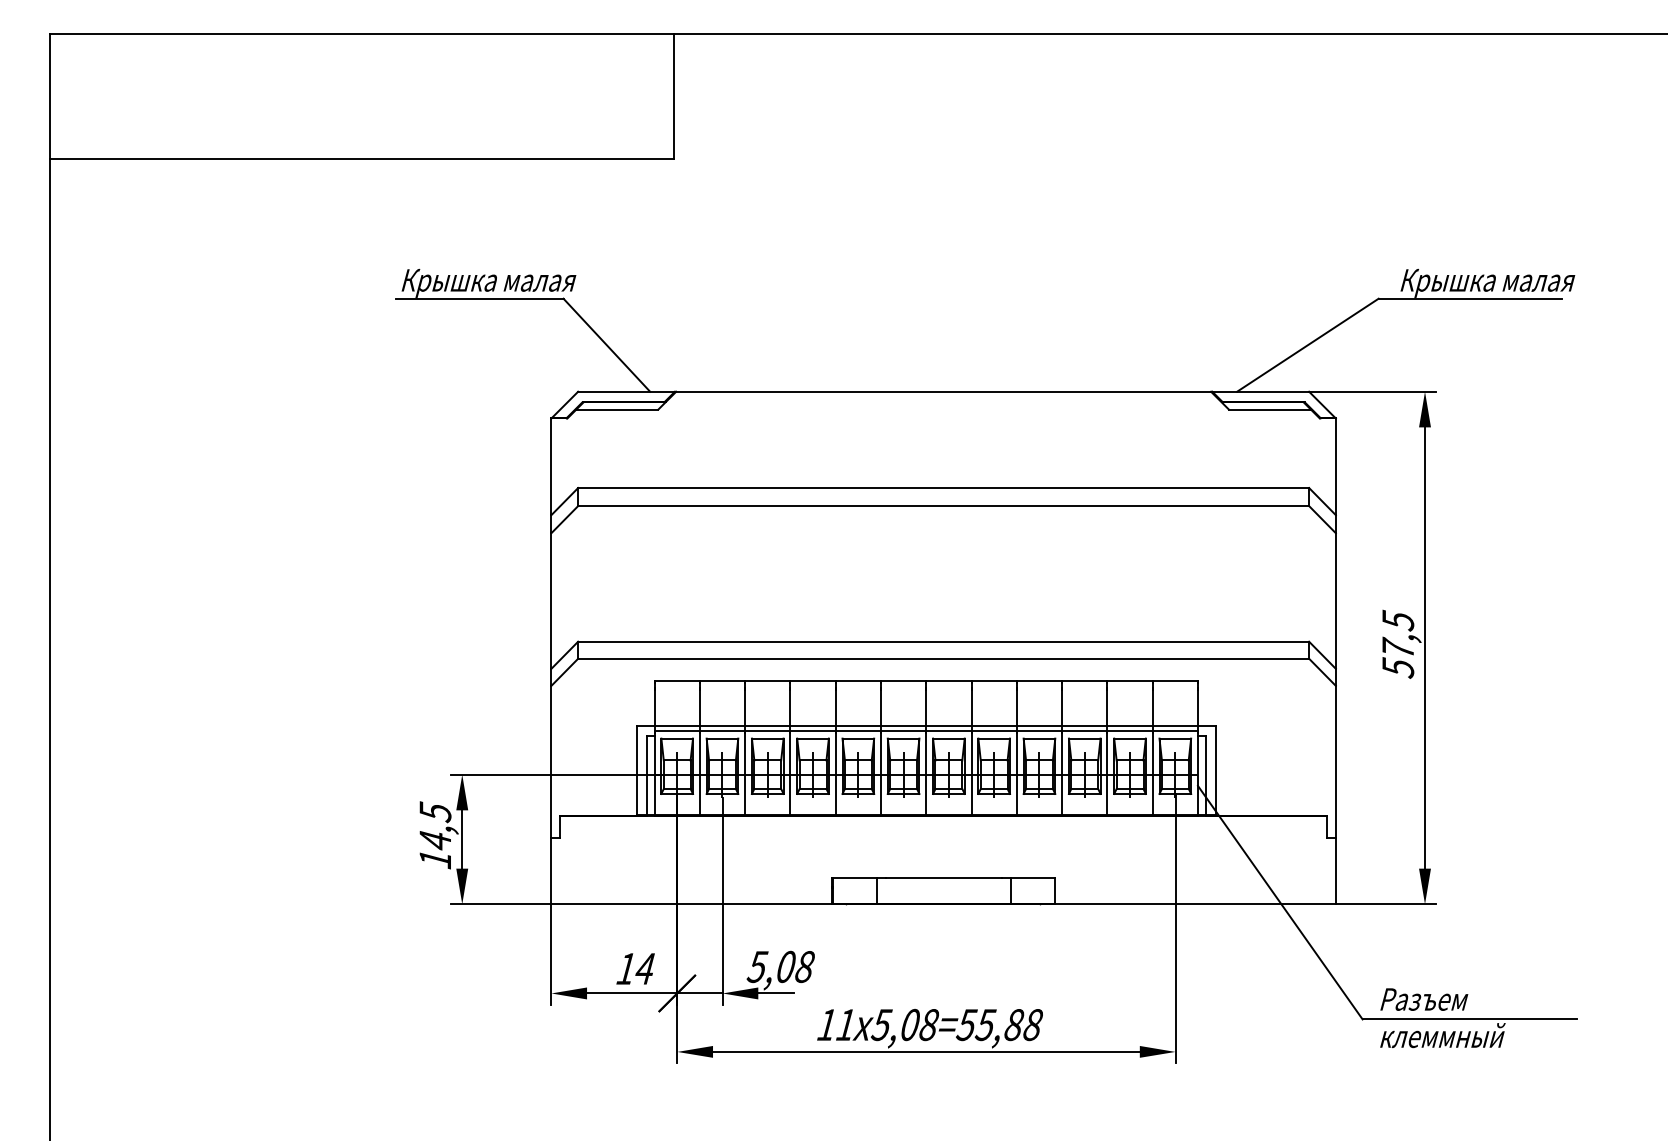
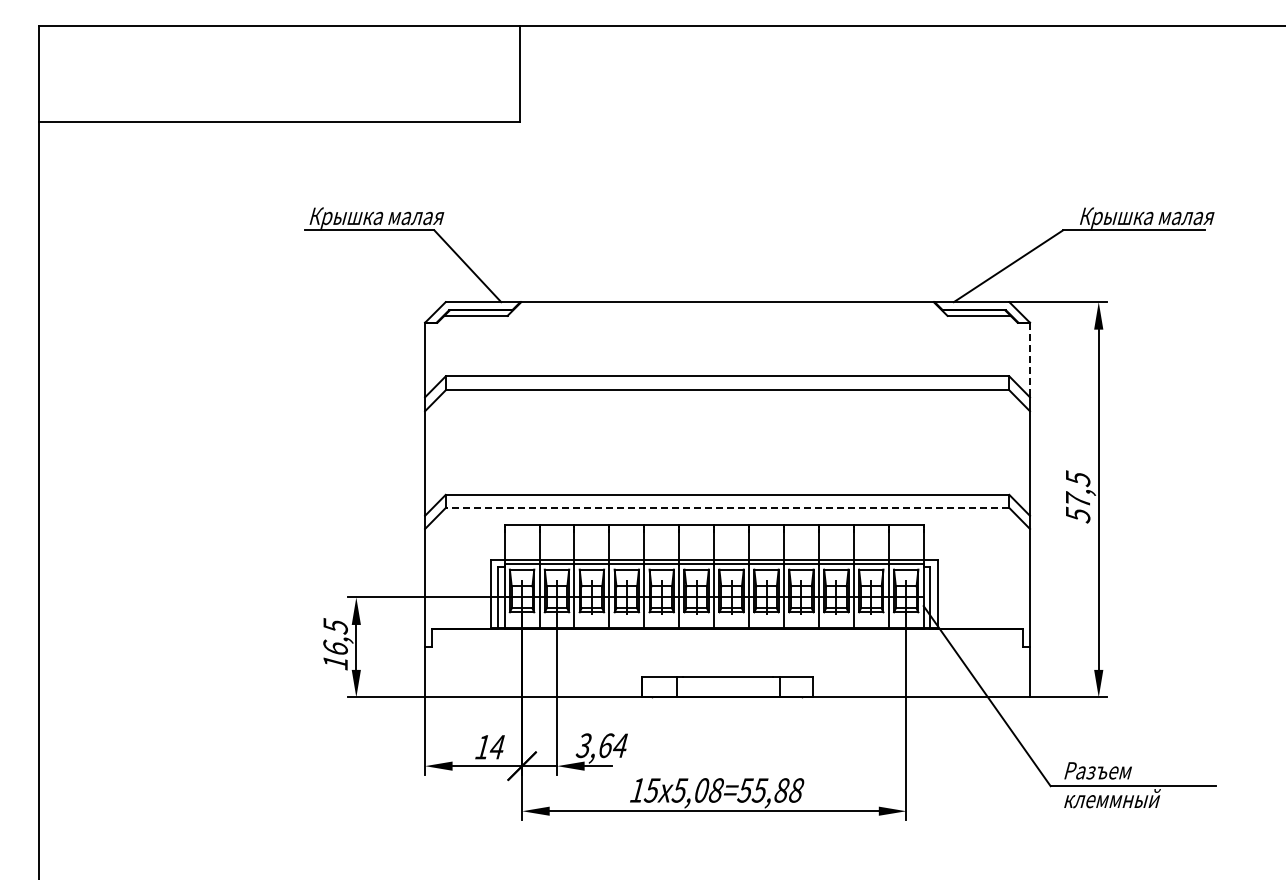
line: (1336, 467) -> (1030, 360), solid -> dashed
line: (943, 659) -> (727, 508), solid -> dashed
text: (435, 839) -> (335, 647), 14,5 -> 16,5
text: (781, 966) -> (602, 745), 5,08 -> 3,64
text: (845, 1025) -> (651, 790), 11 -> 15

